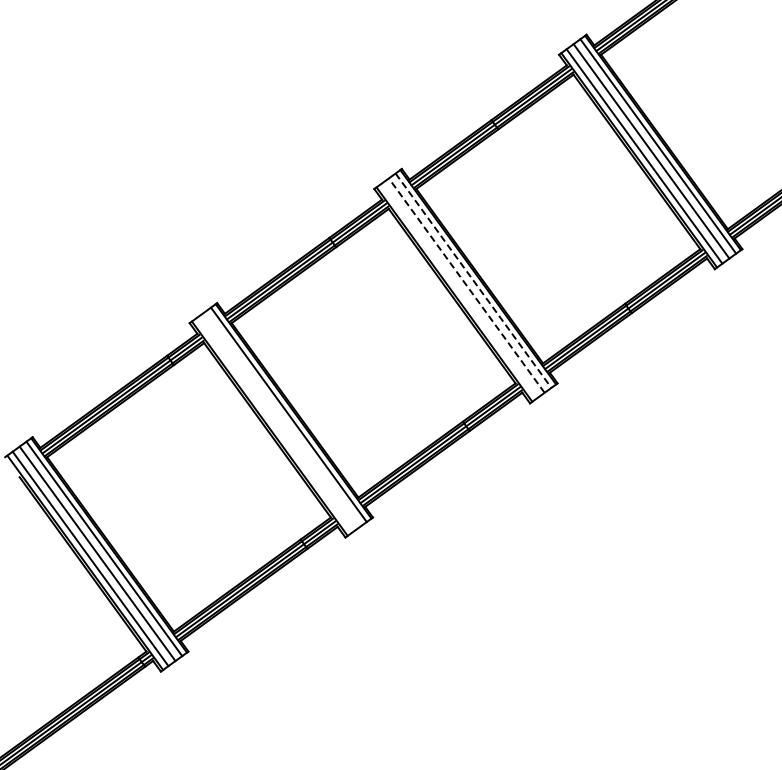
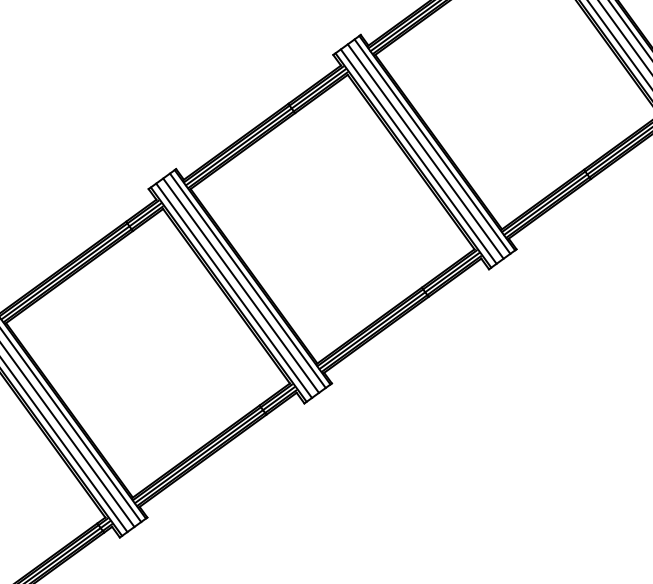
line: (473, 281) -> (432, 147), dashed -> solid
line: (466, 285) -> (425, 151), dashed -> solid
line: (459, 290) -> (418, 156), added
line: (282, 419) -> (241, 285), added
line: (275, 424) -> (234, 290), added

